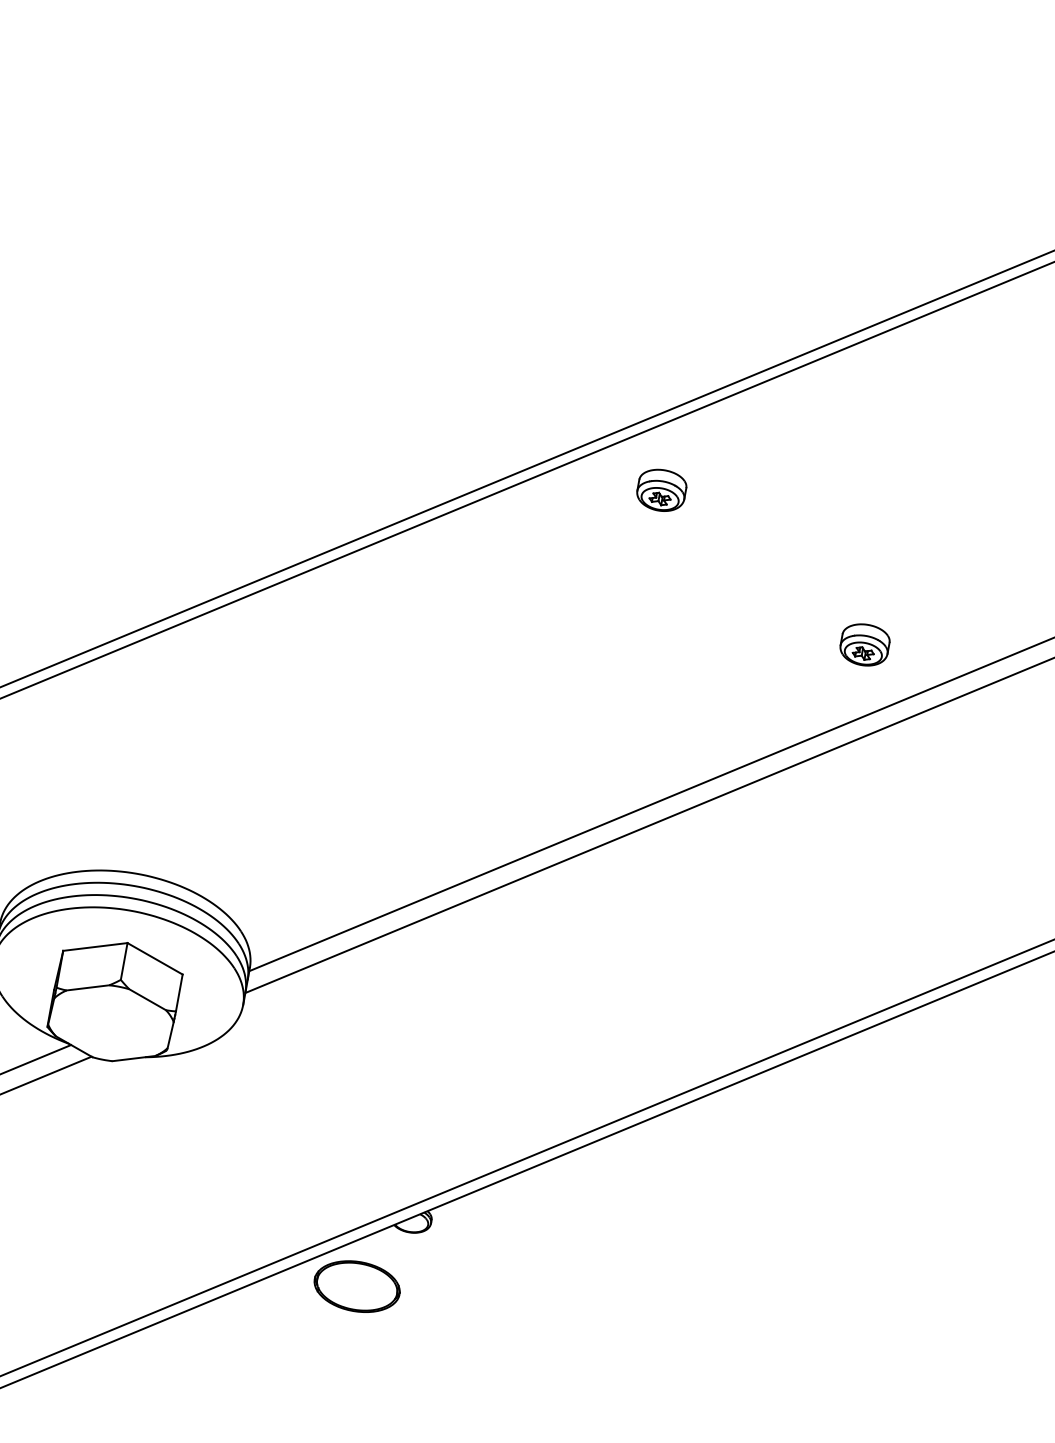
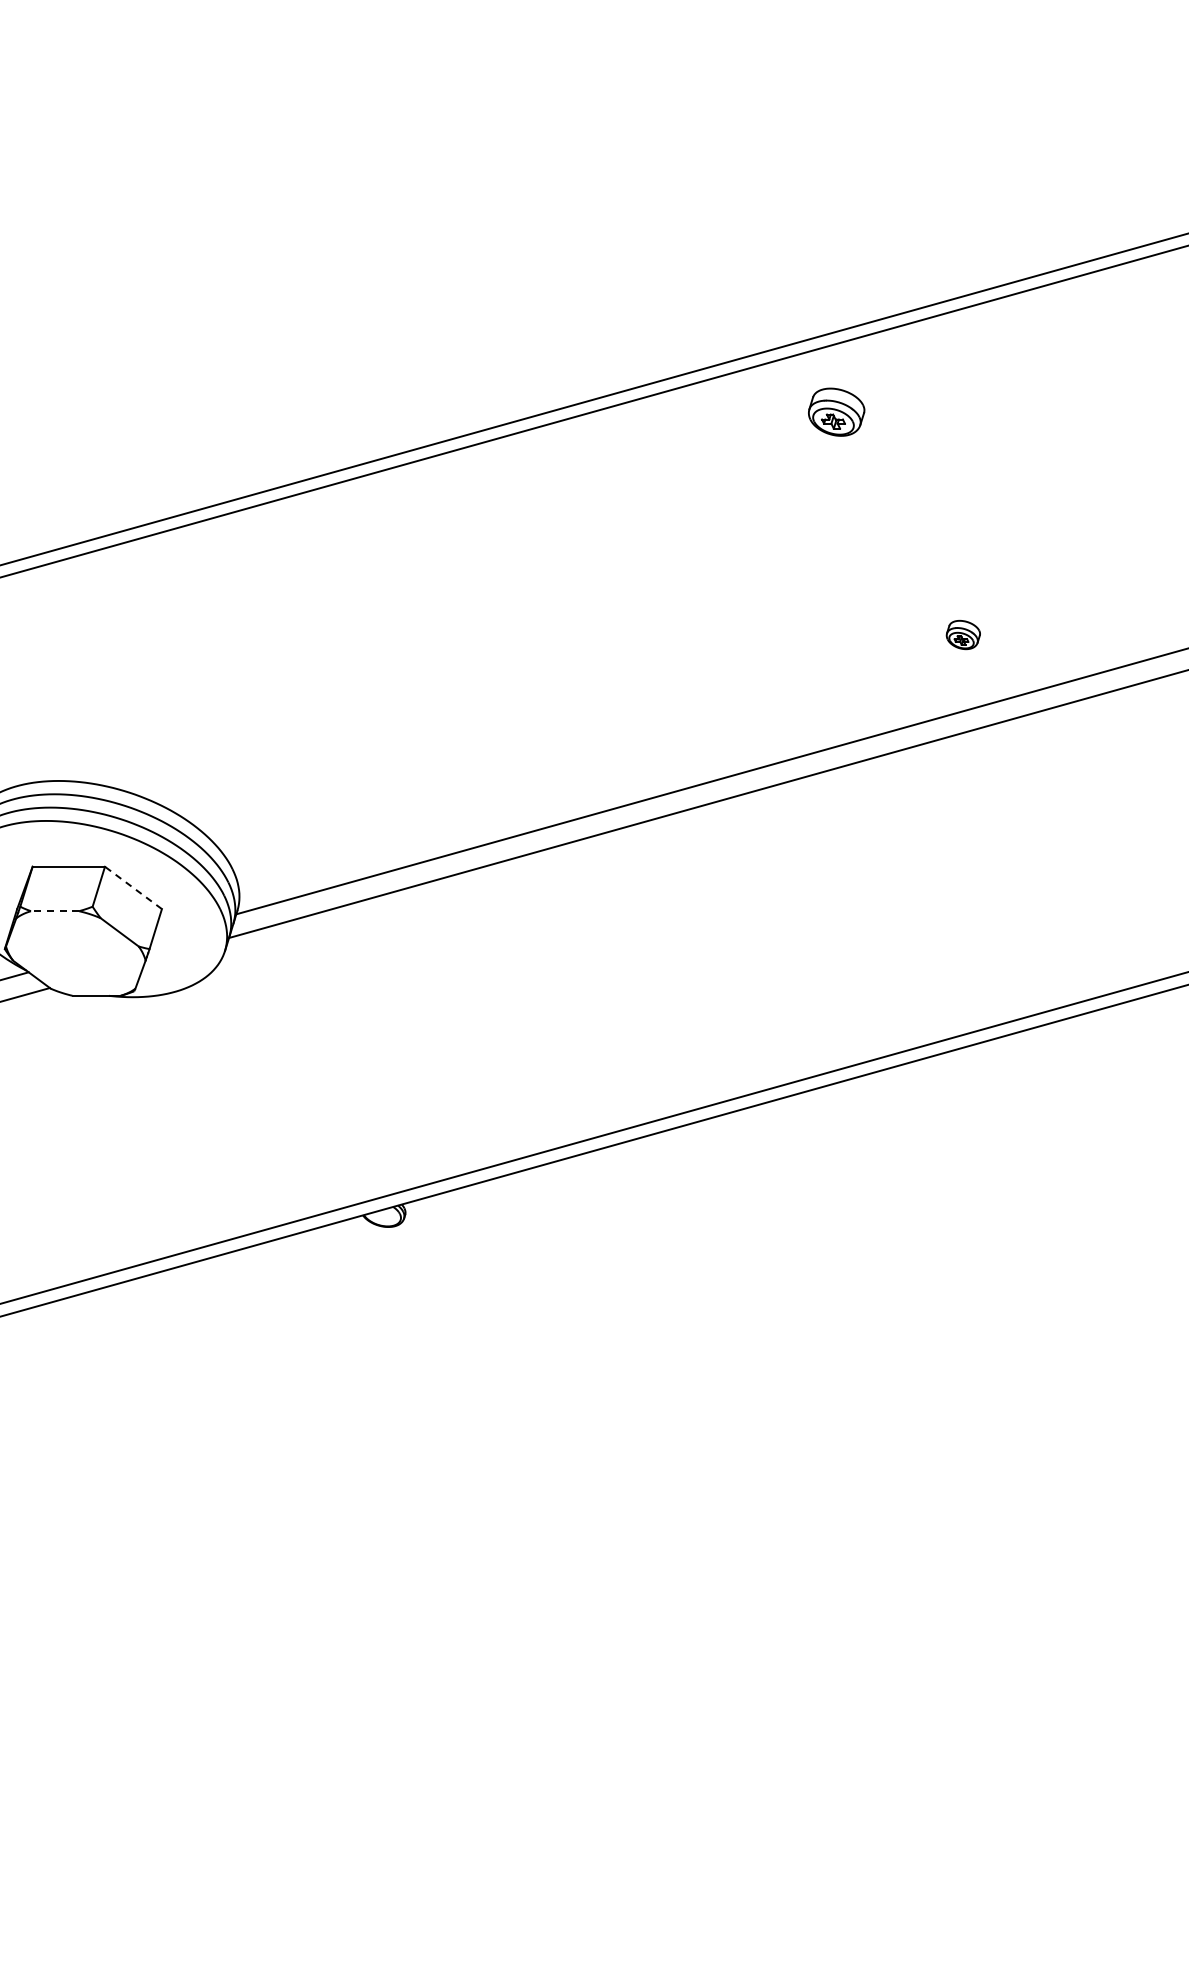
part: (661, 489) -> (836, 411), moved
part: (865, 644) -> (963, 634), size x0.6
line: (155, 958) -> (133, 887), solid -> dashed
line: (87, 988) -> (54, 911), solid -> dashed
part: (357, 1286) -> (313, 1278), removed

